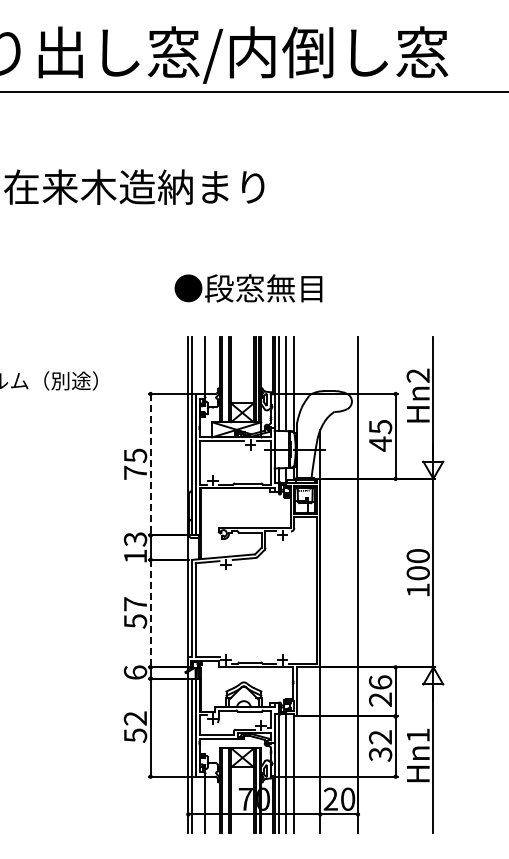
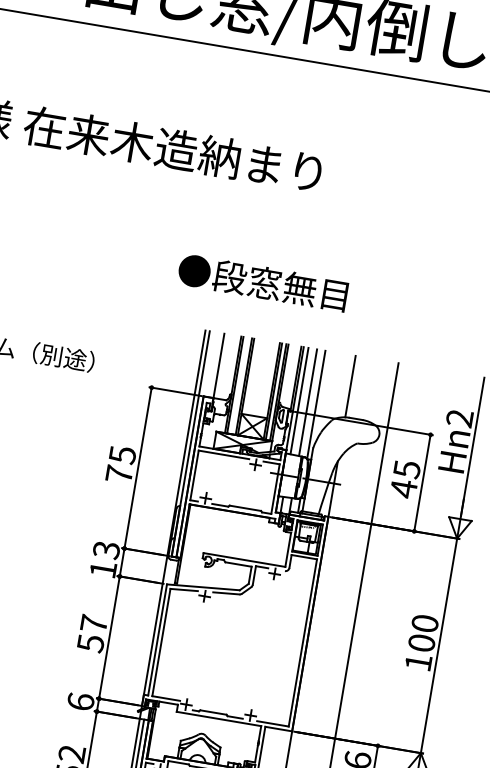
text: (248, 288) -> (262, 282), moved
line: (320, 364) -> (350, 386), added
line: (150, 464) -> (138, 467), dashed -> solid
line: (150, 613) -> (109, 637), dashed -> solid

